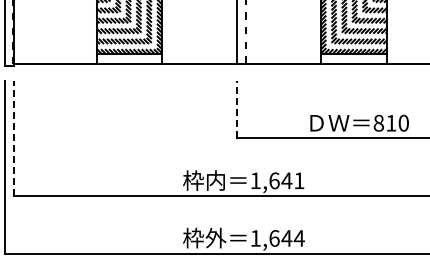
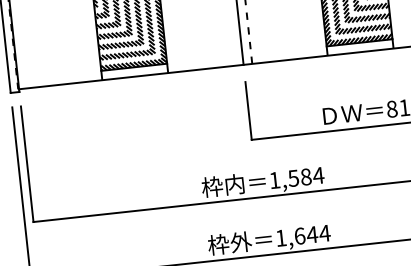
line: (237, 109) -> (248, 110), dashed -> solid
line: (13, 138) -> (27, 164), dashed -> solid
text: (286, 180) -> (305, 176), 1,641 -> 1,584

